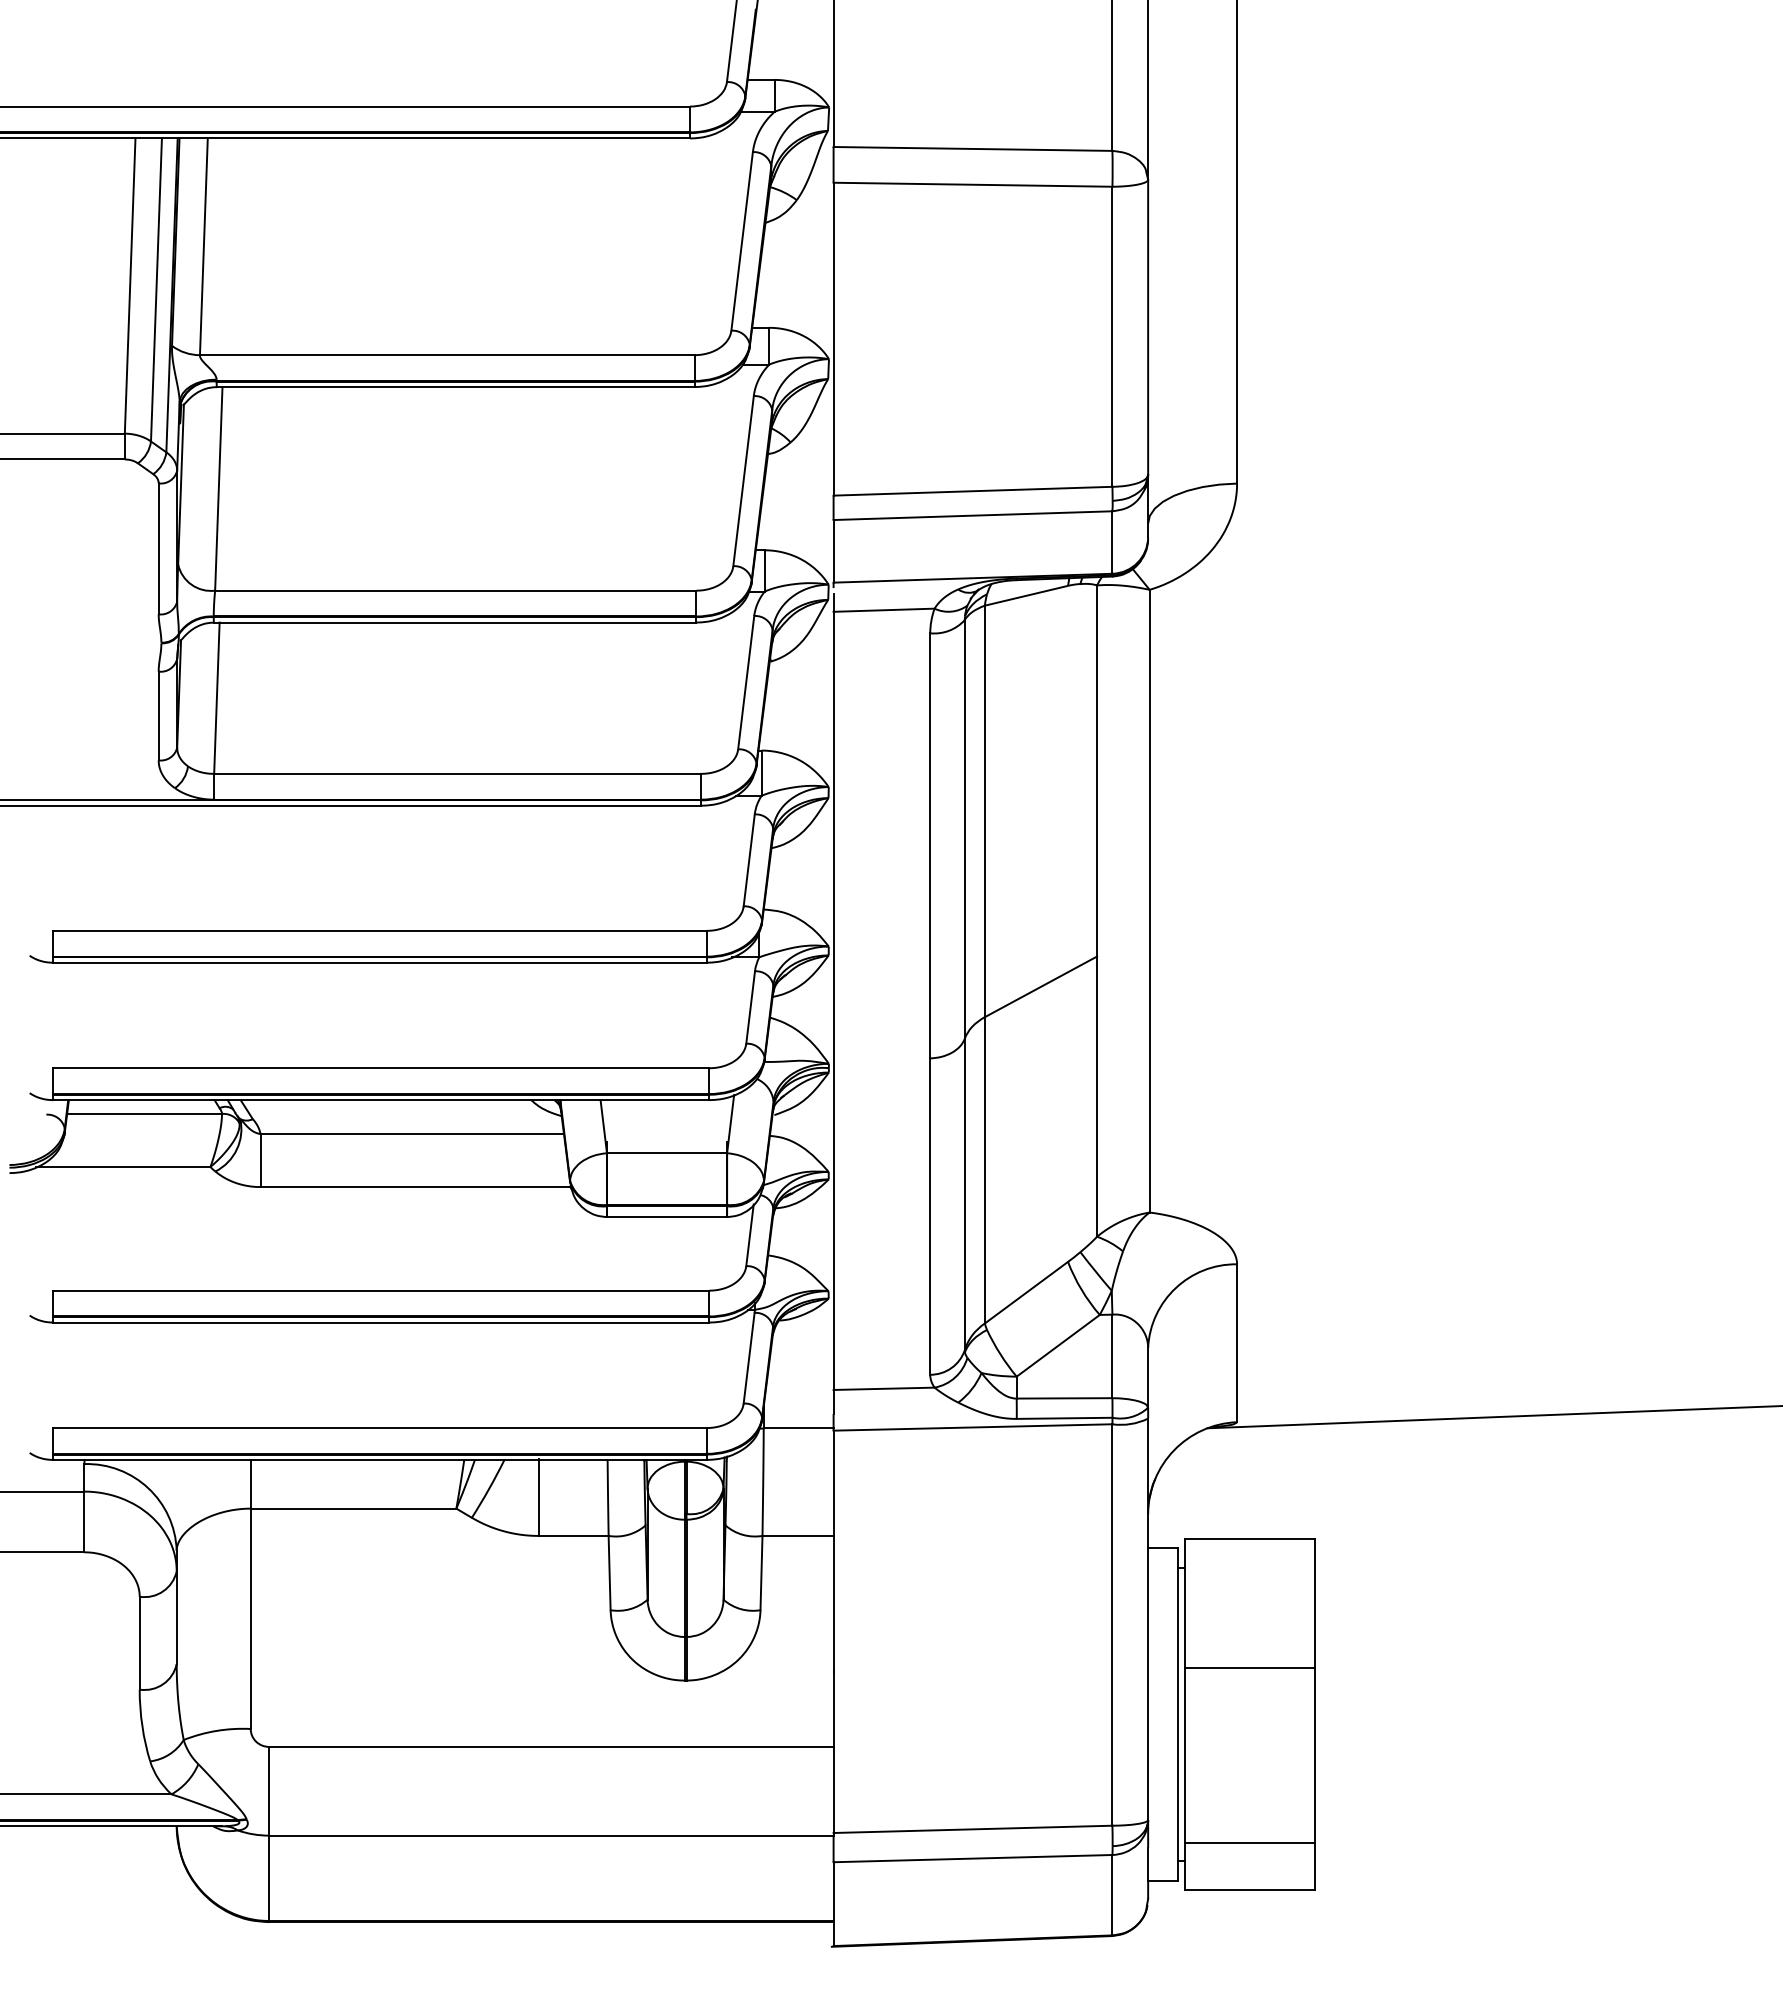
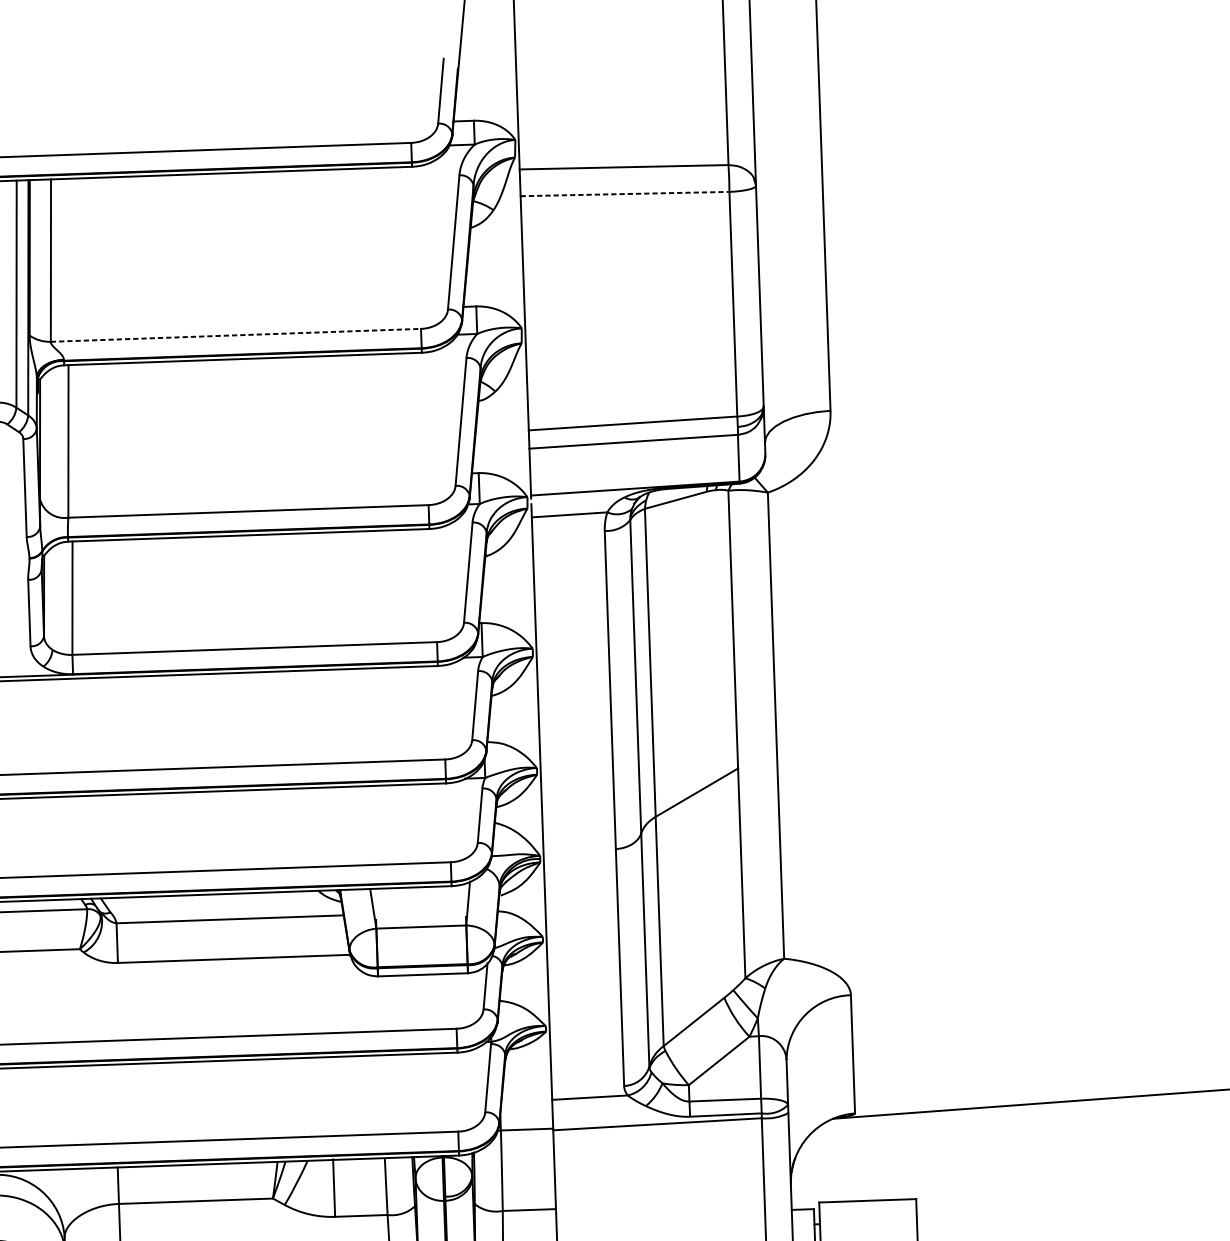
line: (973, 184) -> (625, 193), solid -> dashed
line: (447, 355) -> (236, 335), solid -> dashed

